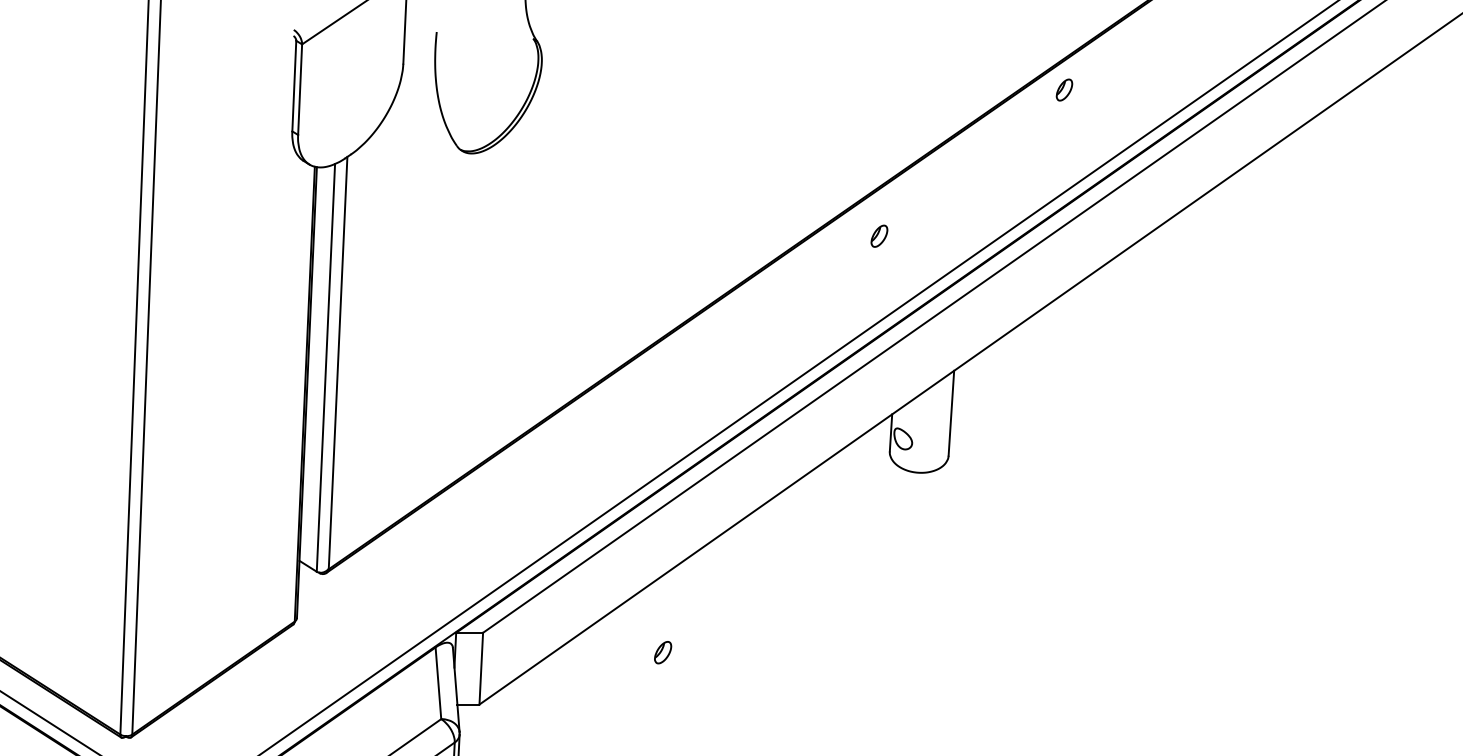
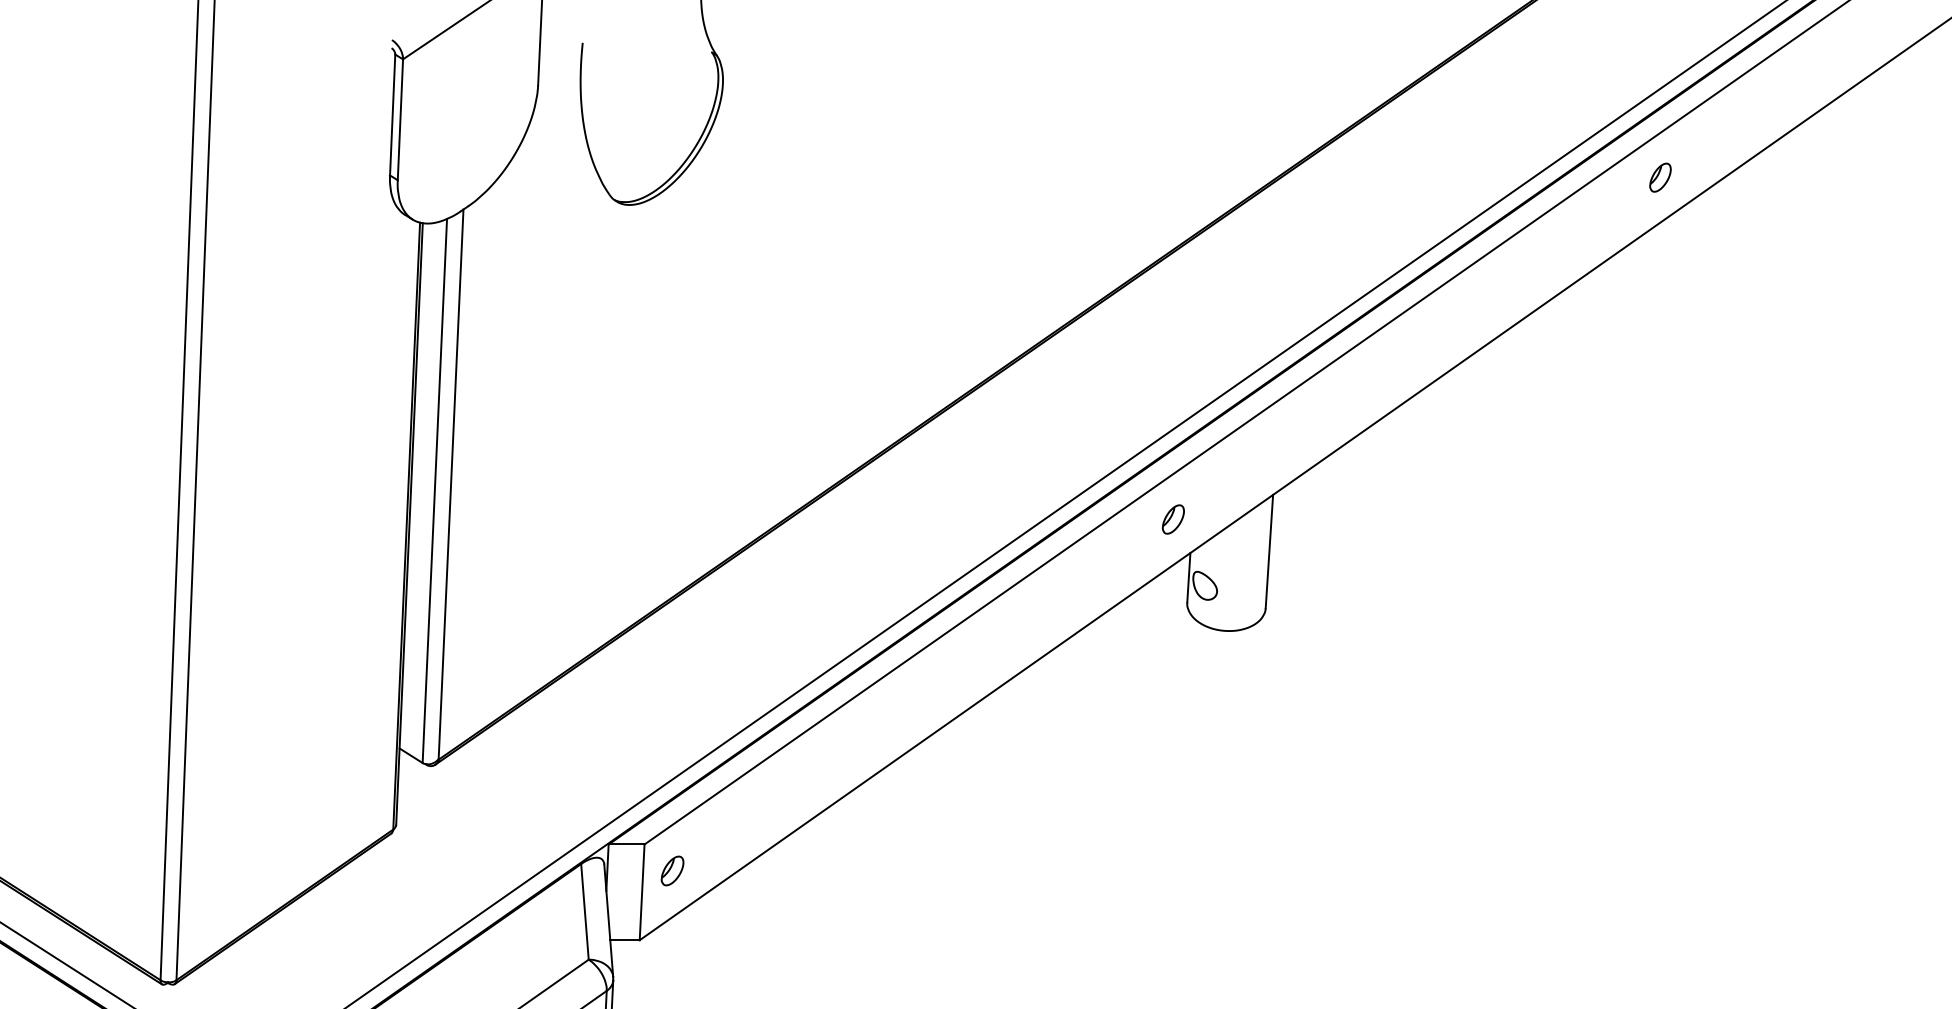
part: (1064, 89) -> (1660, 176), moved
part: (879, 235) -> (1173, 518), moved
part: (663, 652) -> (673, 870), moved

